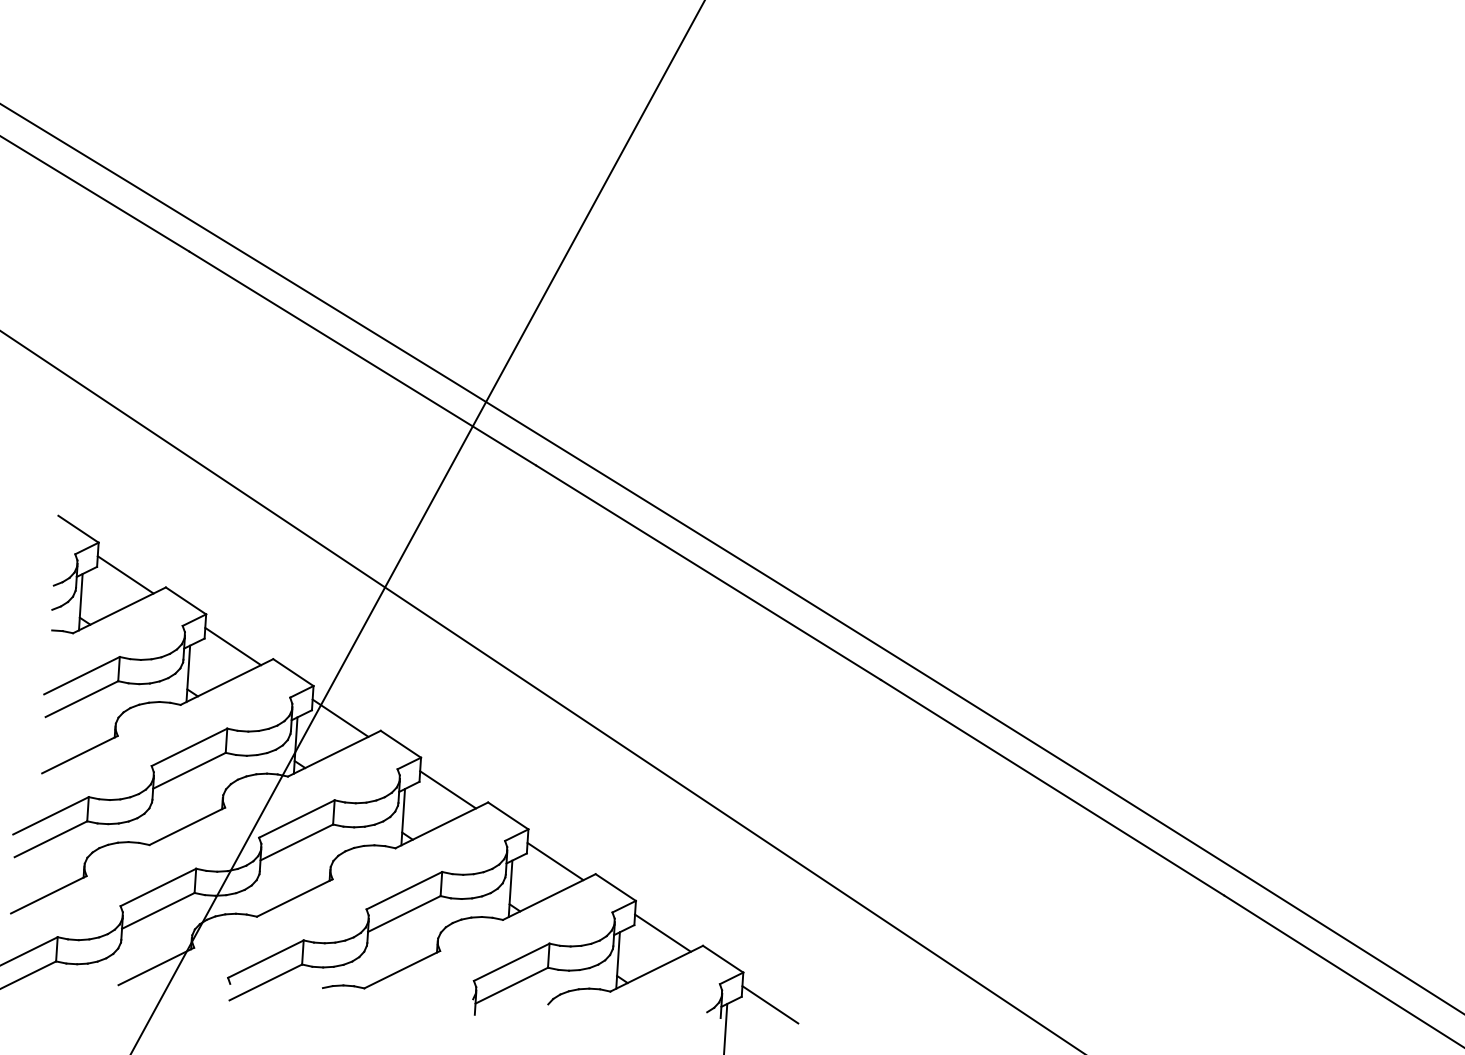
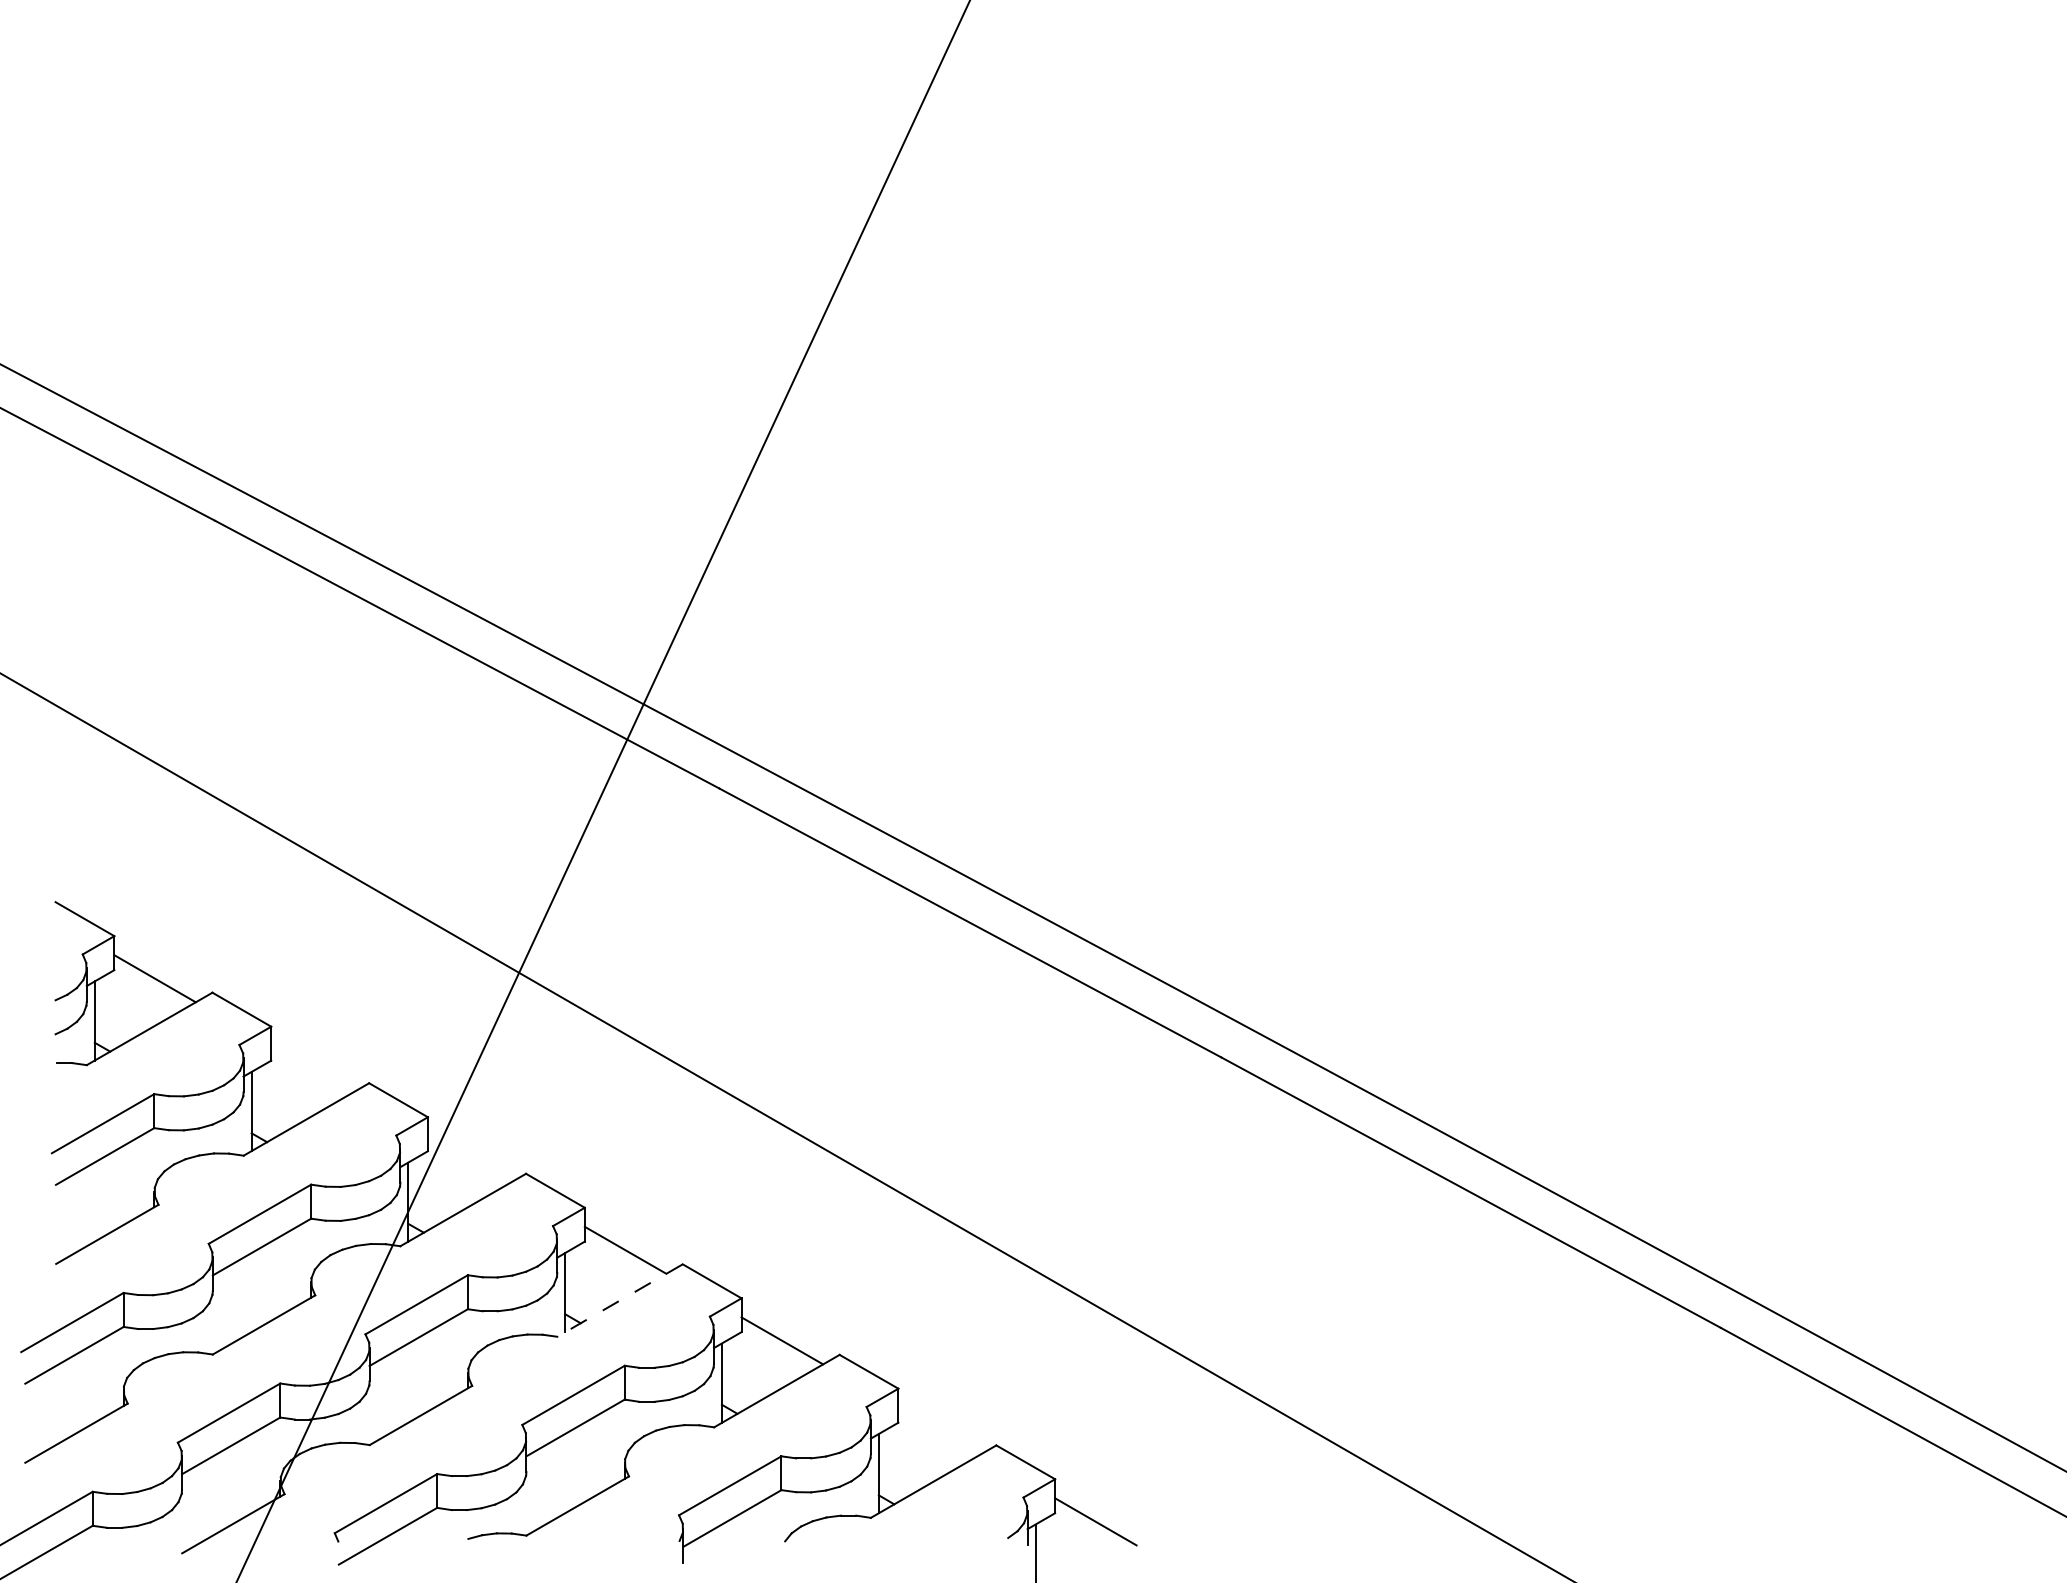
line: (232, 645) -> (311, 1068), removed
line: (340, 717) -> (468, 1159), removed
line: (441, 825) -> (619, 1300), solid -> dashed
line: (662, 932) -> (938, 1430), removed

